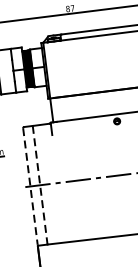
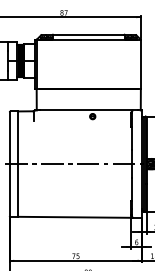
line: (40, 185) -> (18, 164), dashed -> solid
line: (30, 186) -> (9, 164), dashed -> solid

